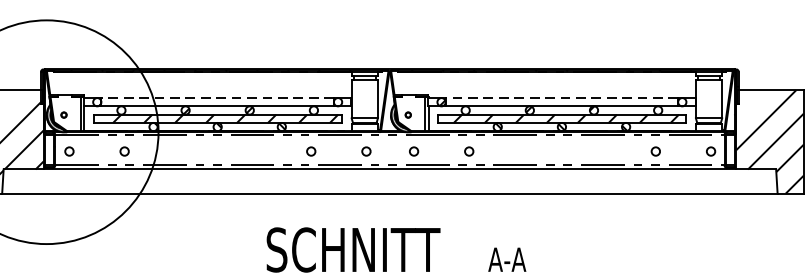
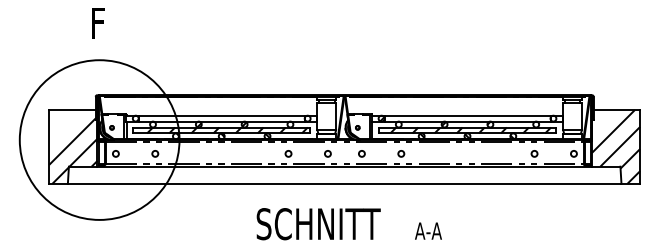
line: (217, 97) -> (221, 115), dashed -> solid
line: (561, 97) -> (467, 115), dashed -> solid

